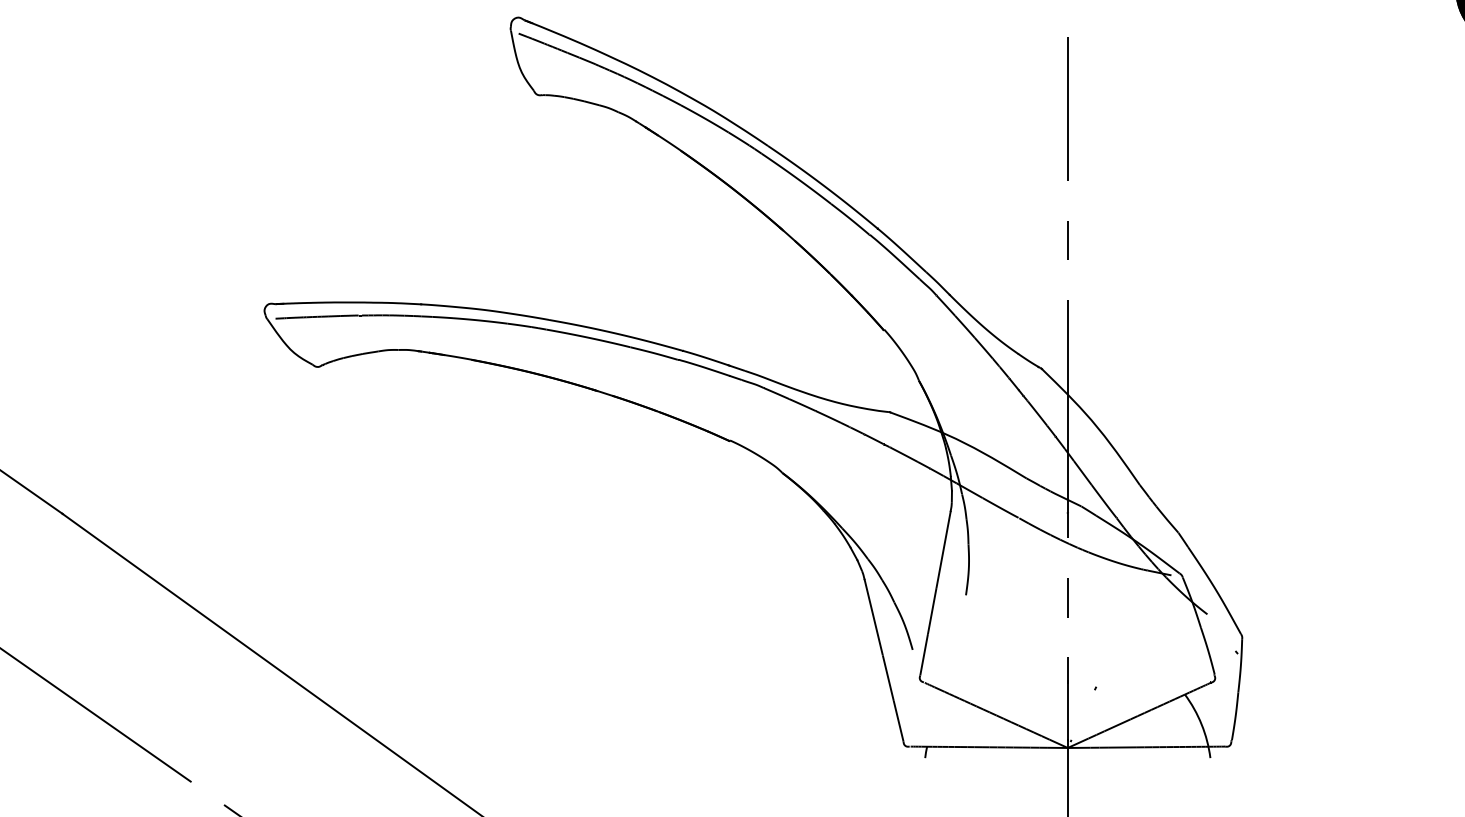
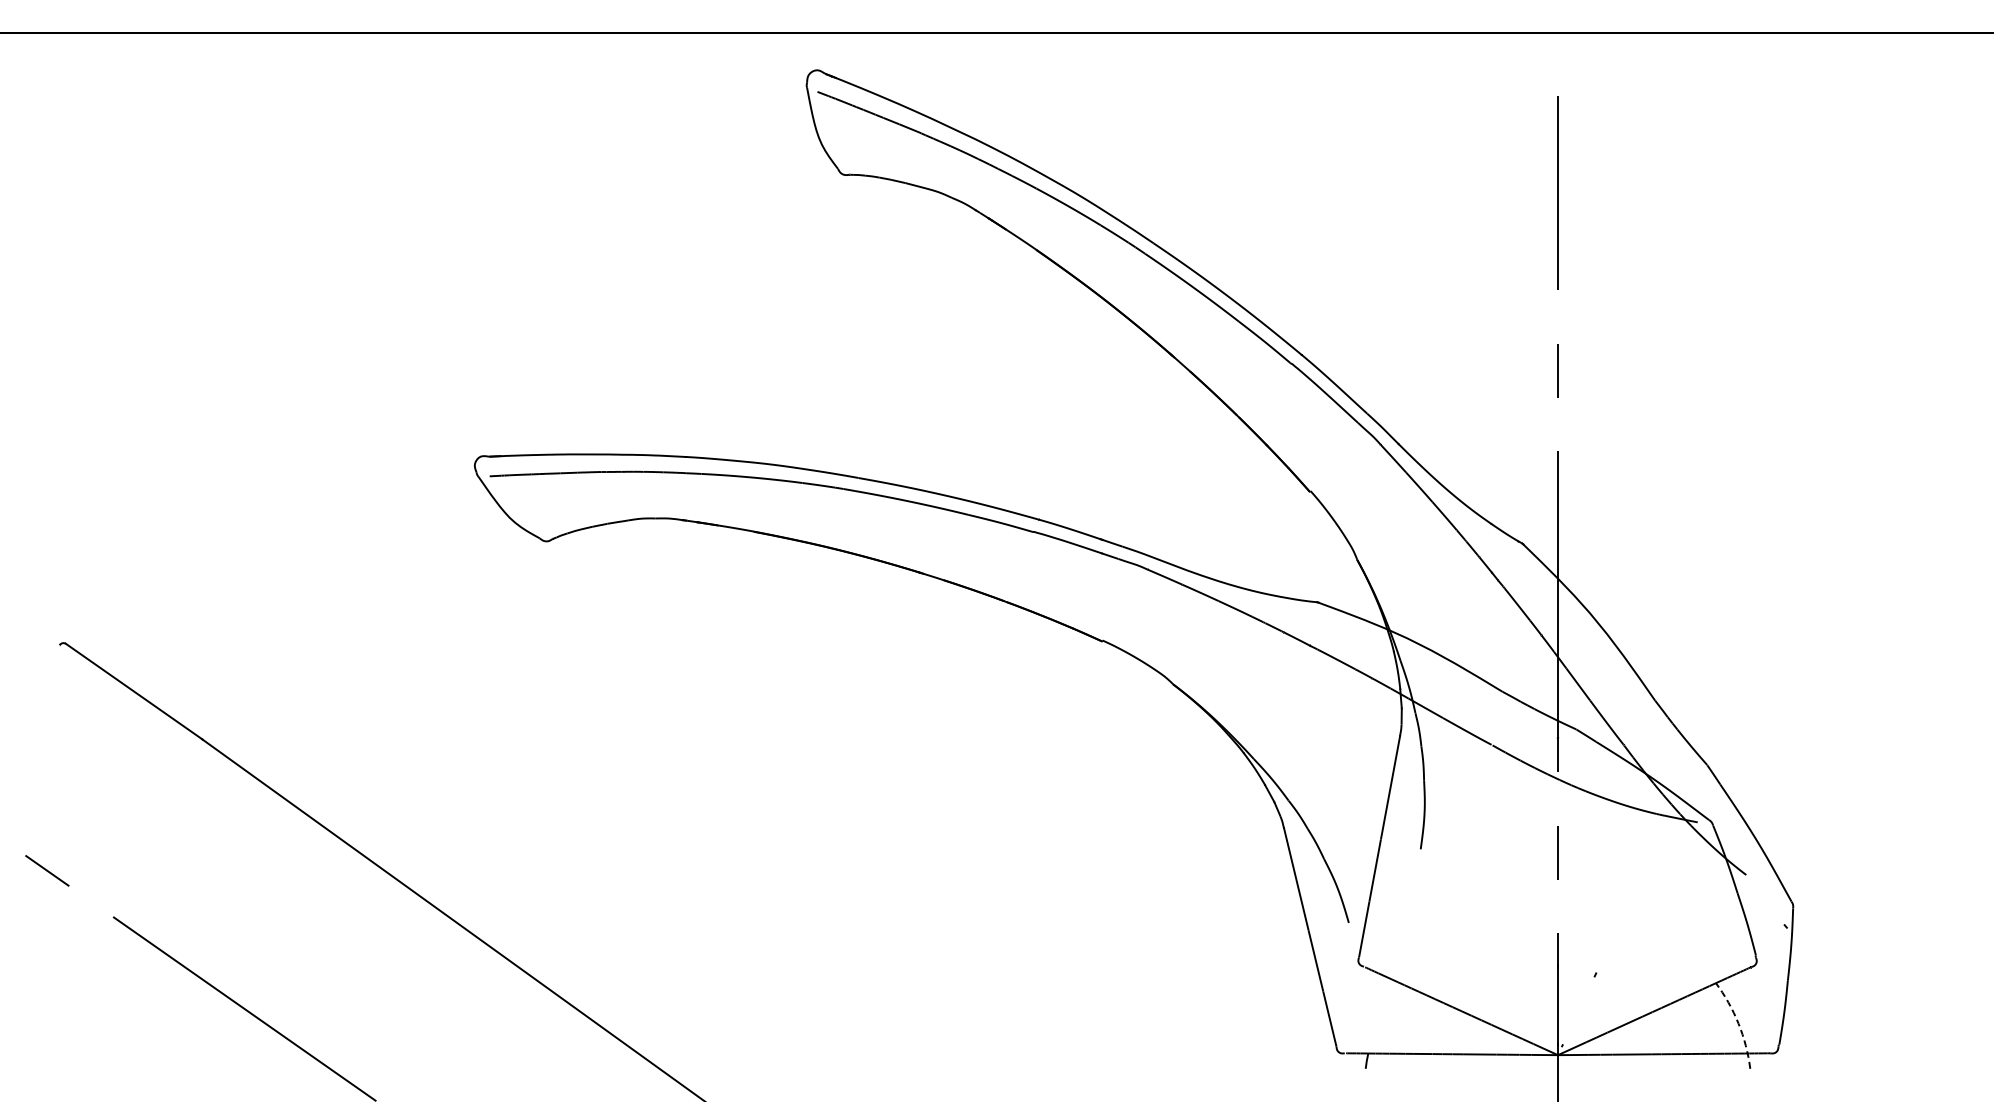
arc: (1201, 724) -> (1738, 1023), solid -> dashed

